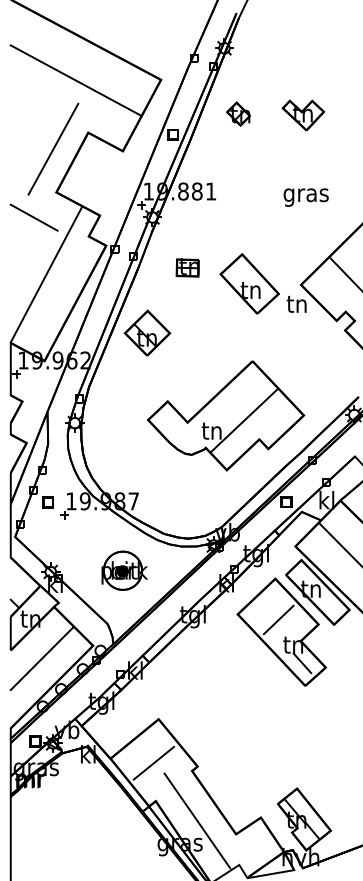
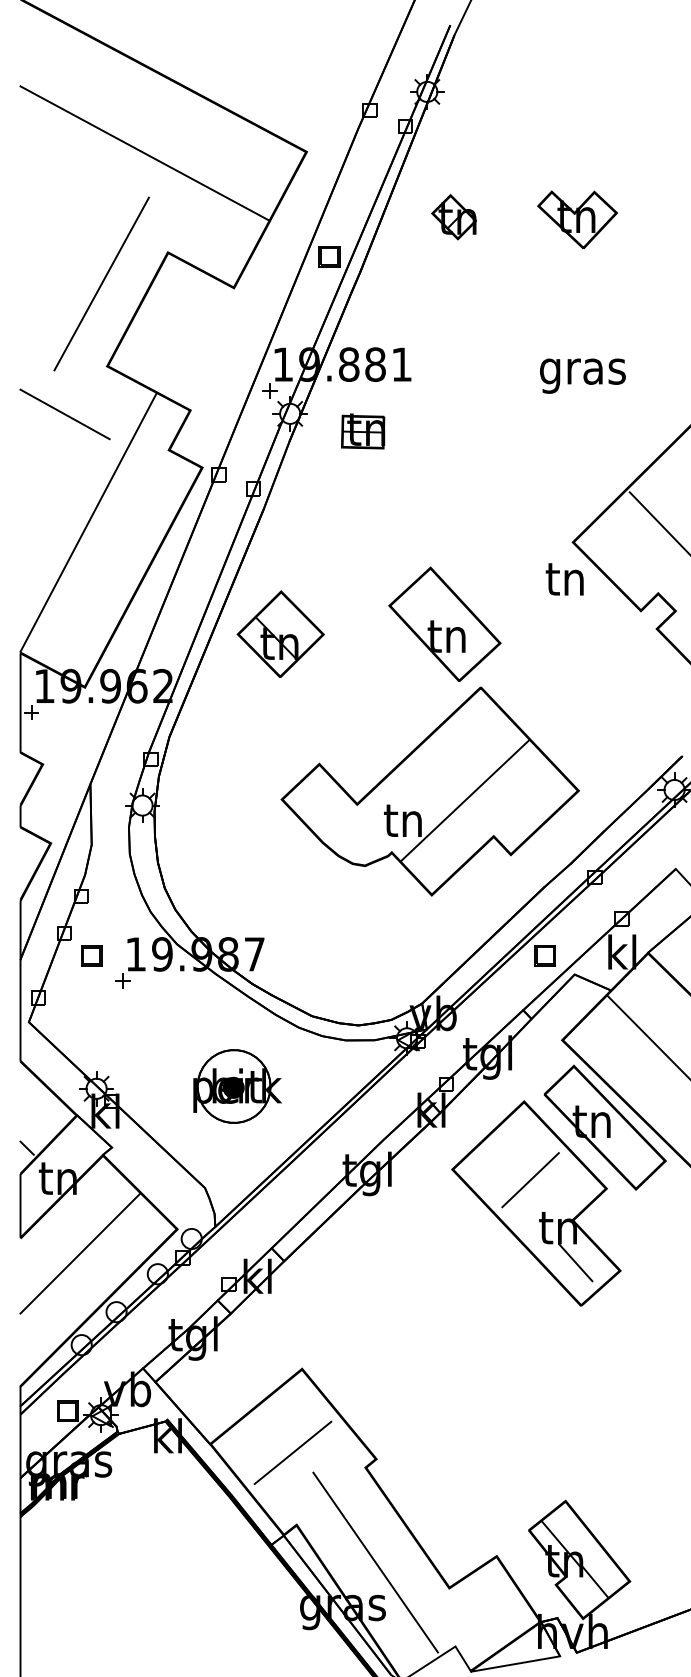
part: (187, 267) -> (362, 431), moved
part: (249, 283) -> (444, 623), moved

